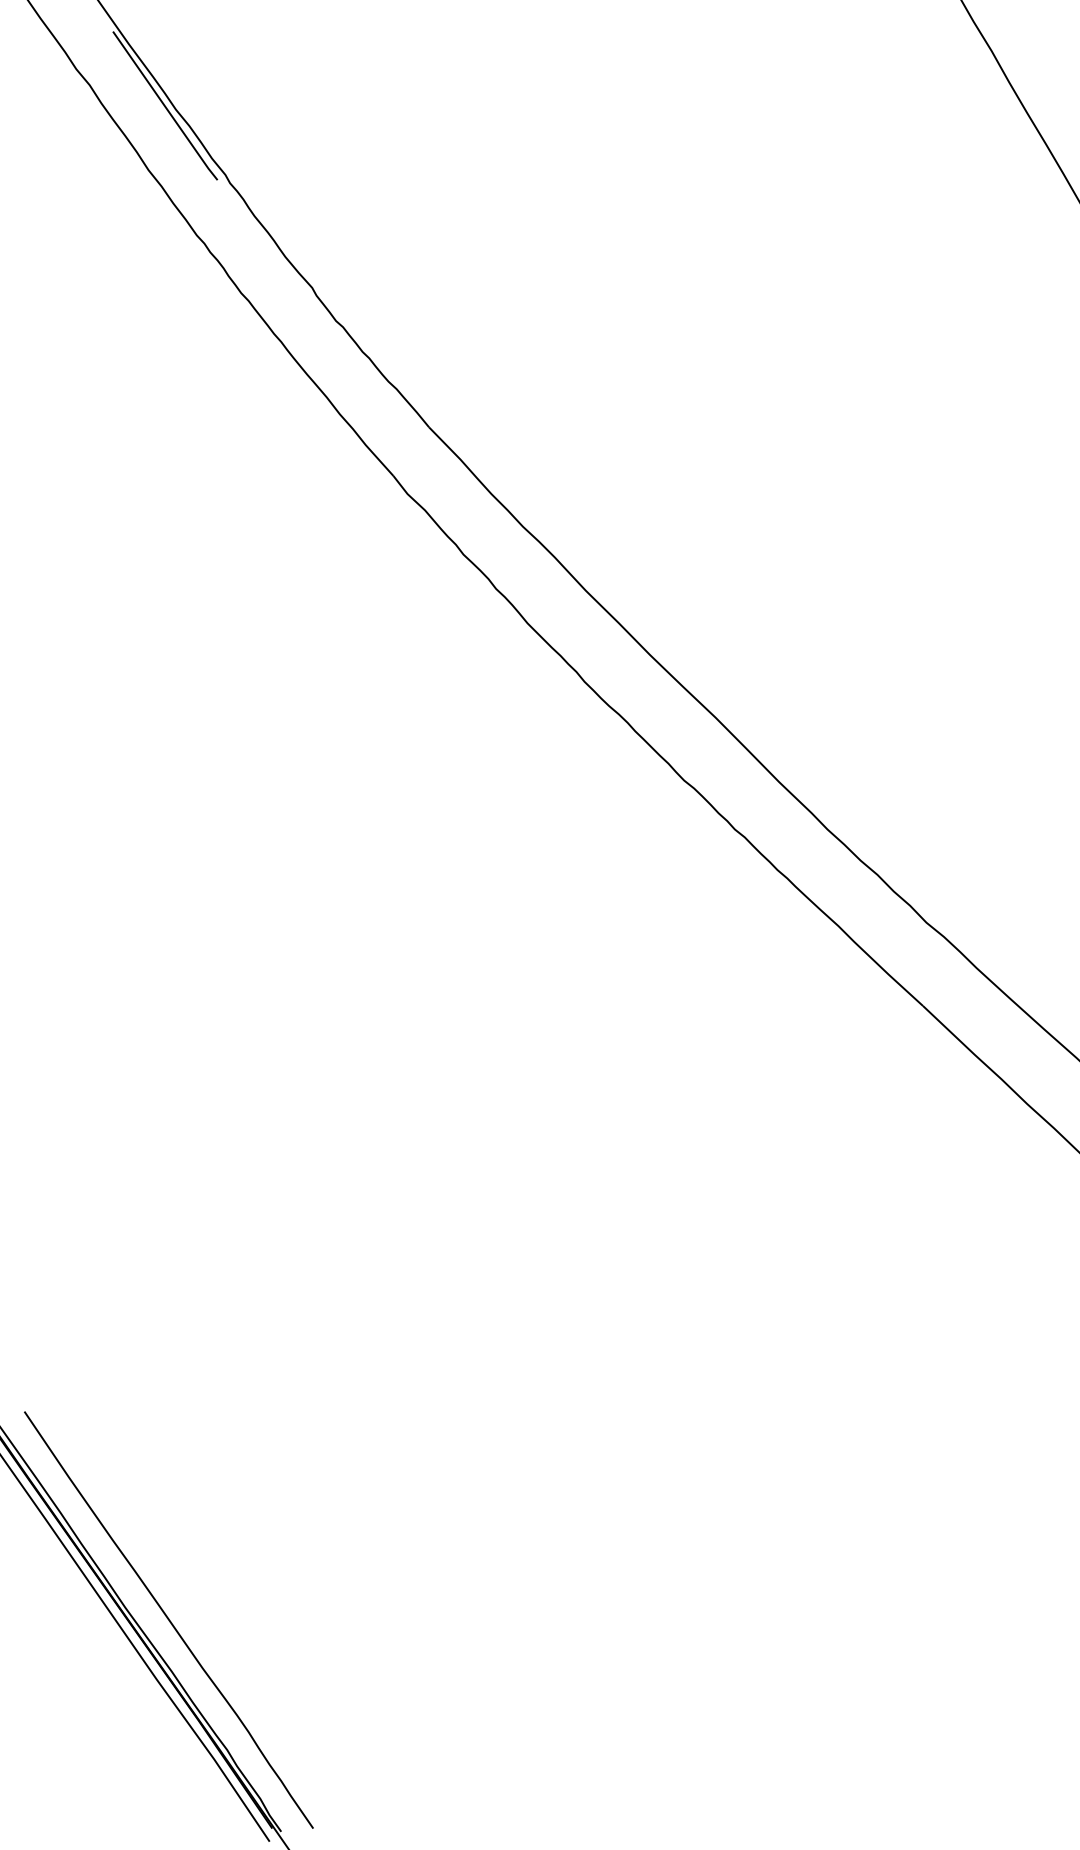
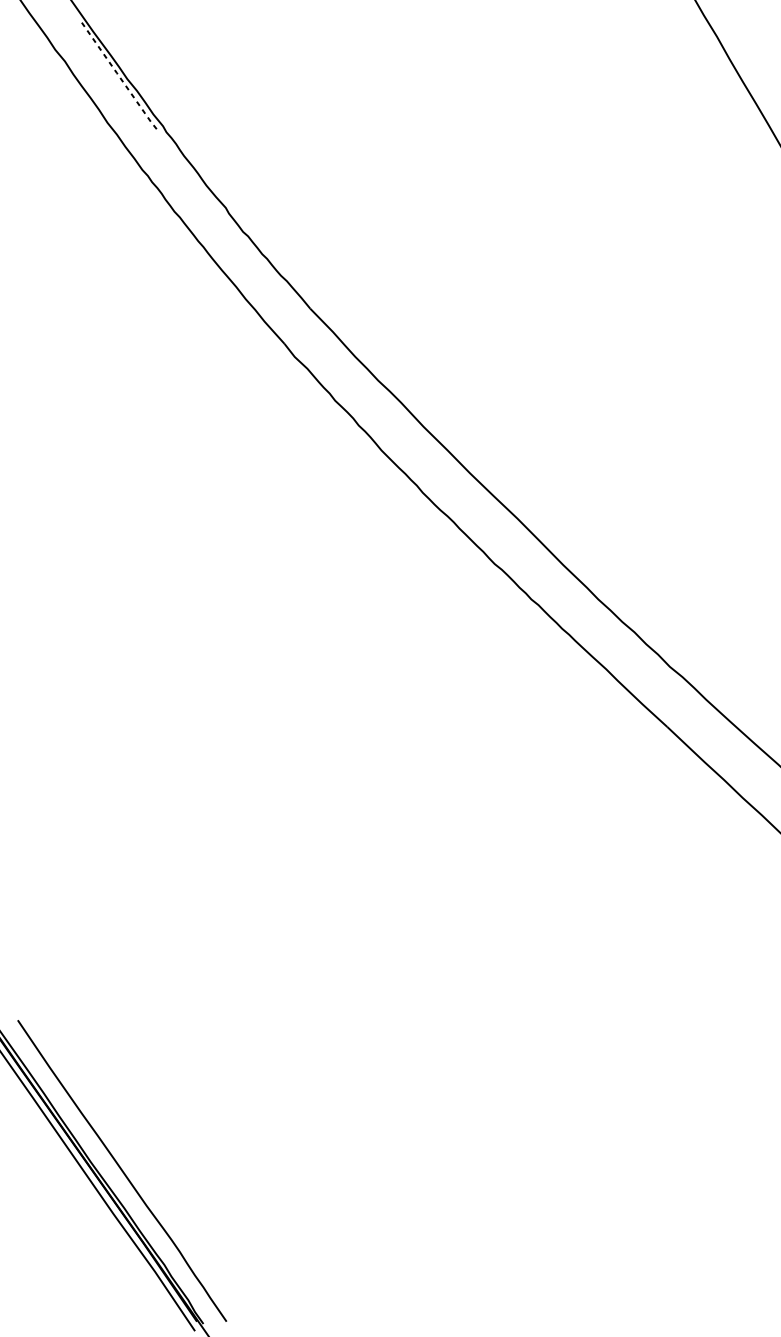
line: (165, 106) -> (119, 76), solid -> dashed

